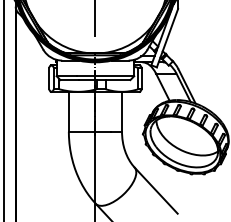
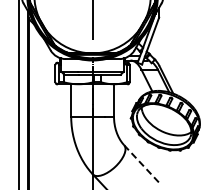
line: (156, 190) -> (141, 163), solid -> dashed

